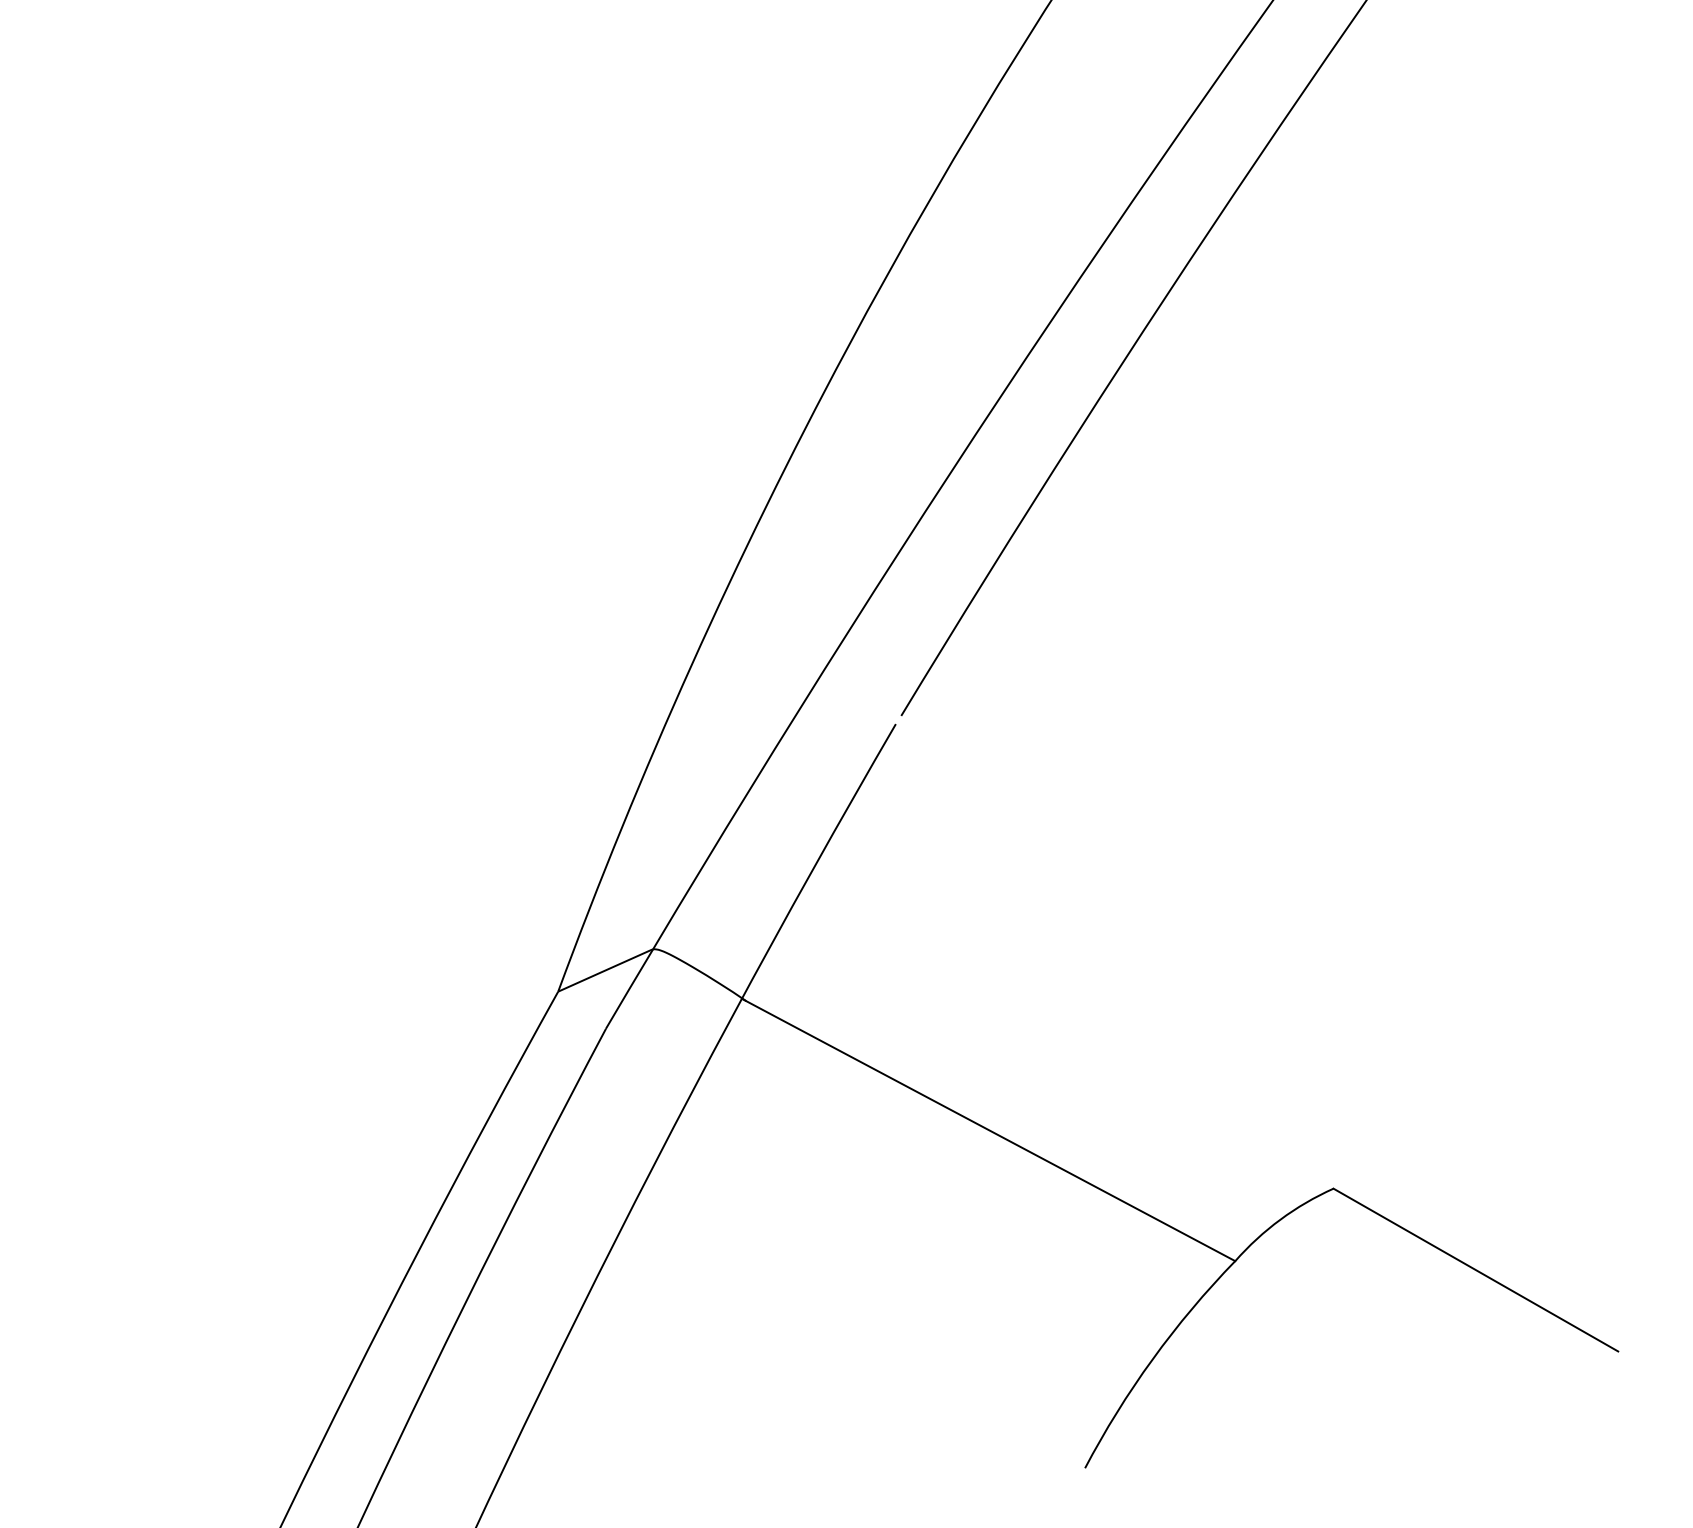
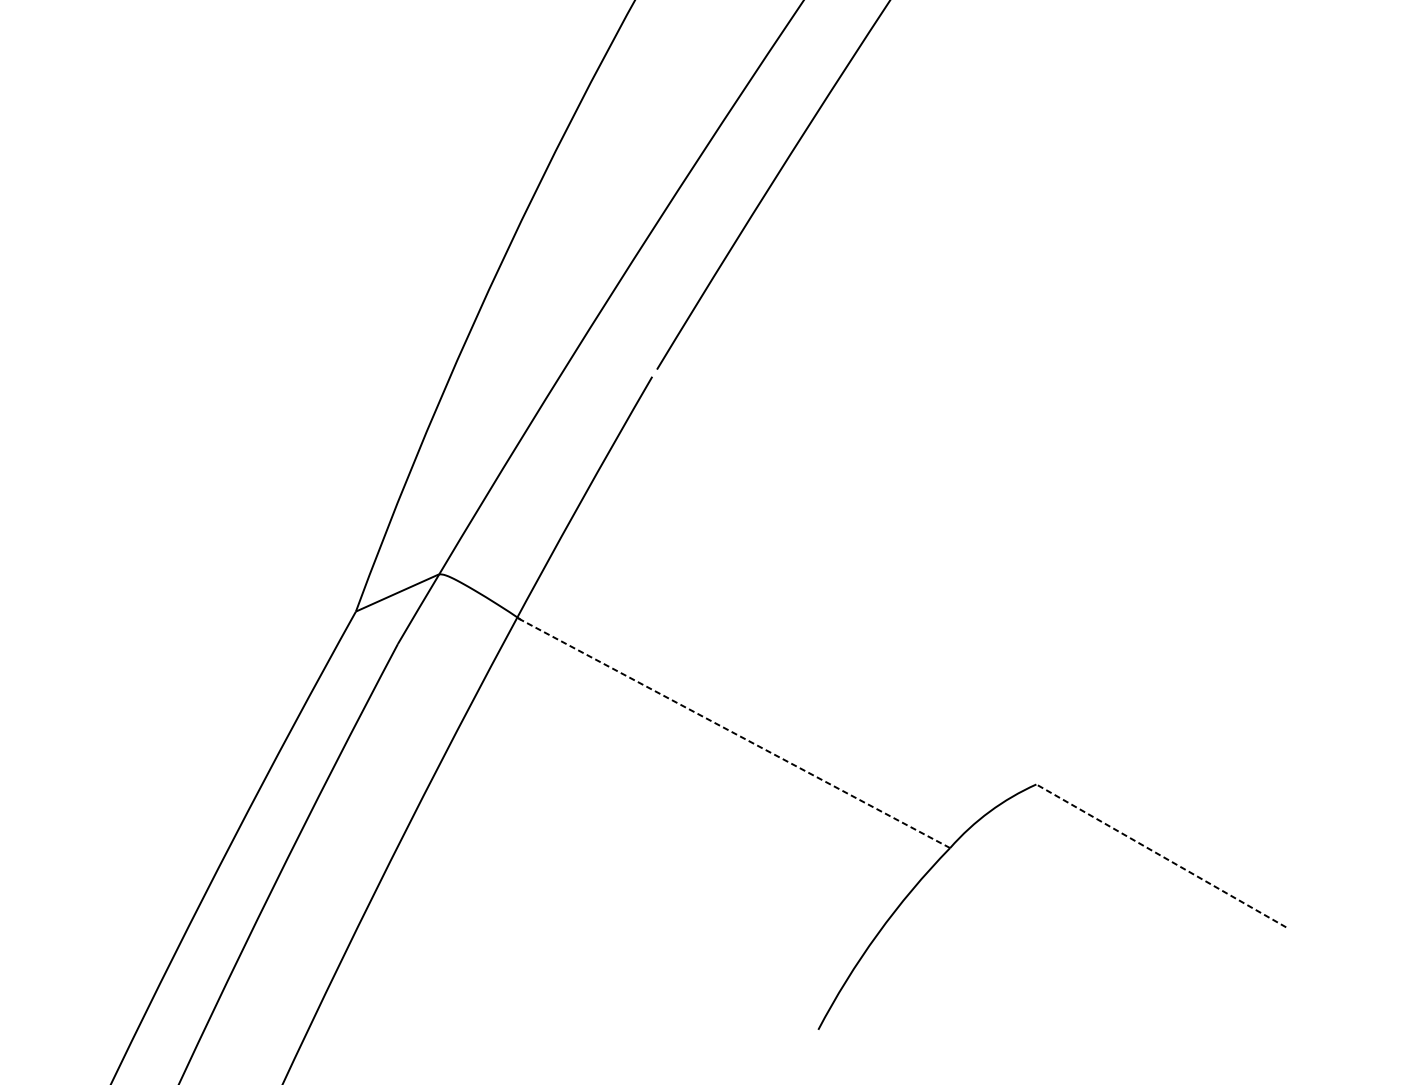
line: (988, 1129) -> (733, 732), solid -> dashed
line: (1475, 1270) -> (1160, 856), solid -> dashed

